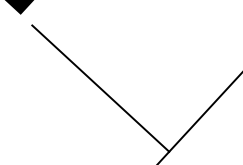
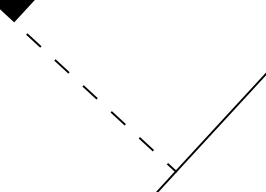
line: (100, 89) -> (101, 103), solid -> dashed

